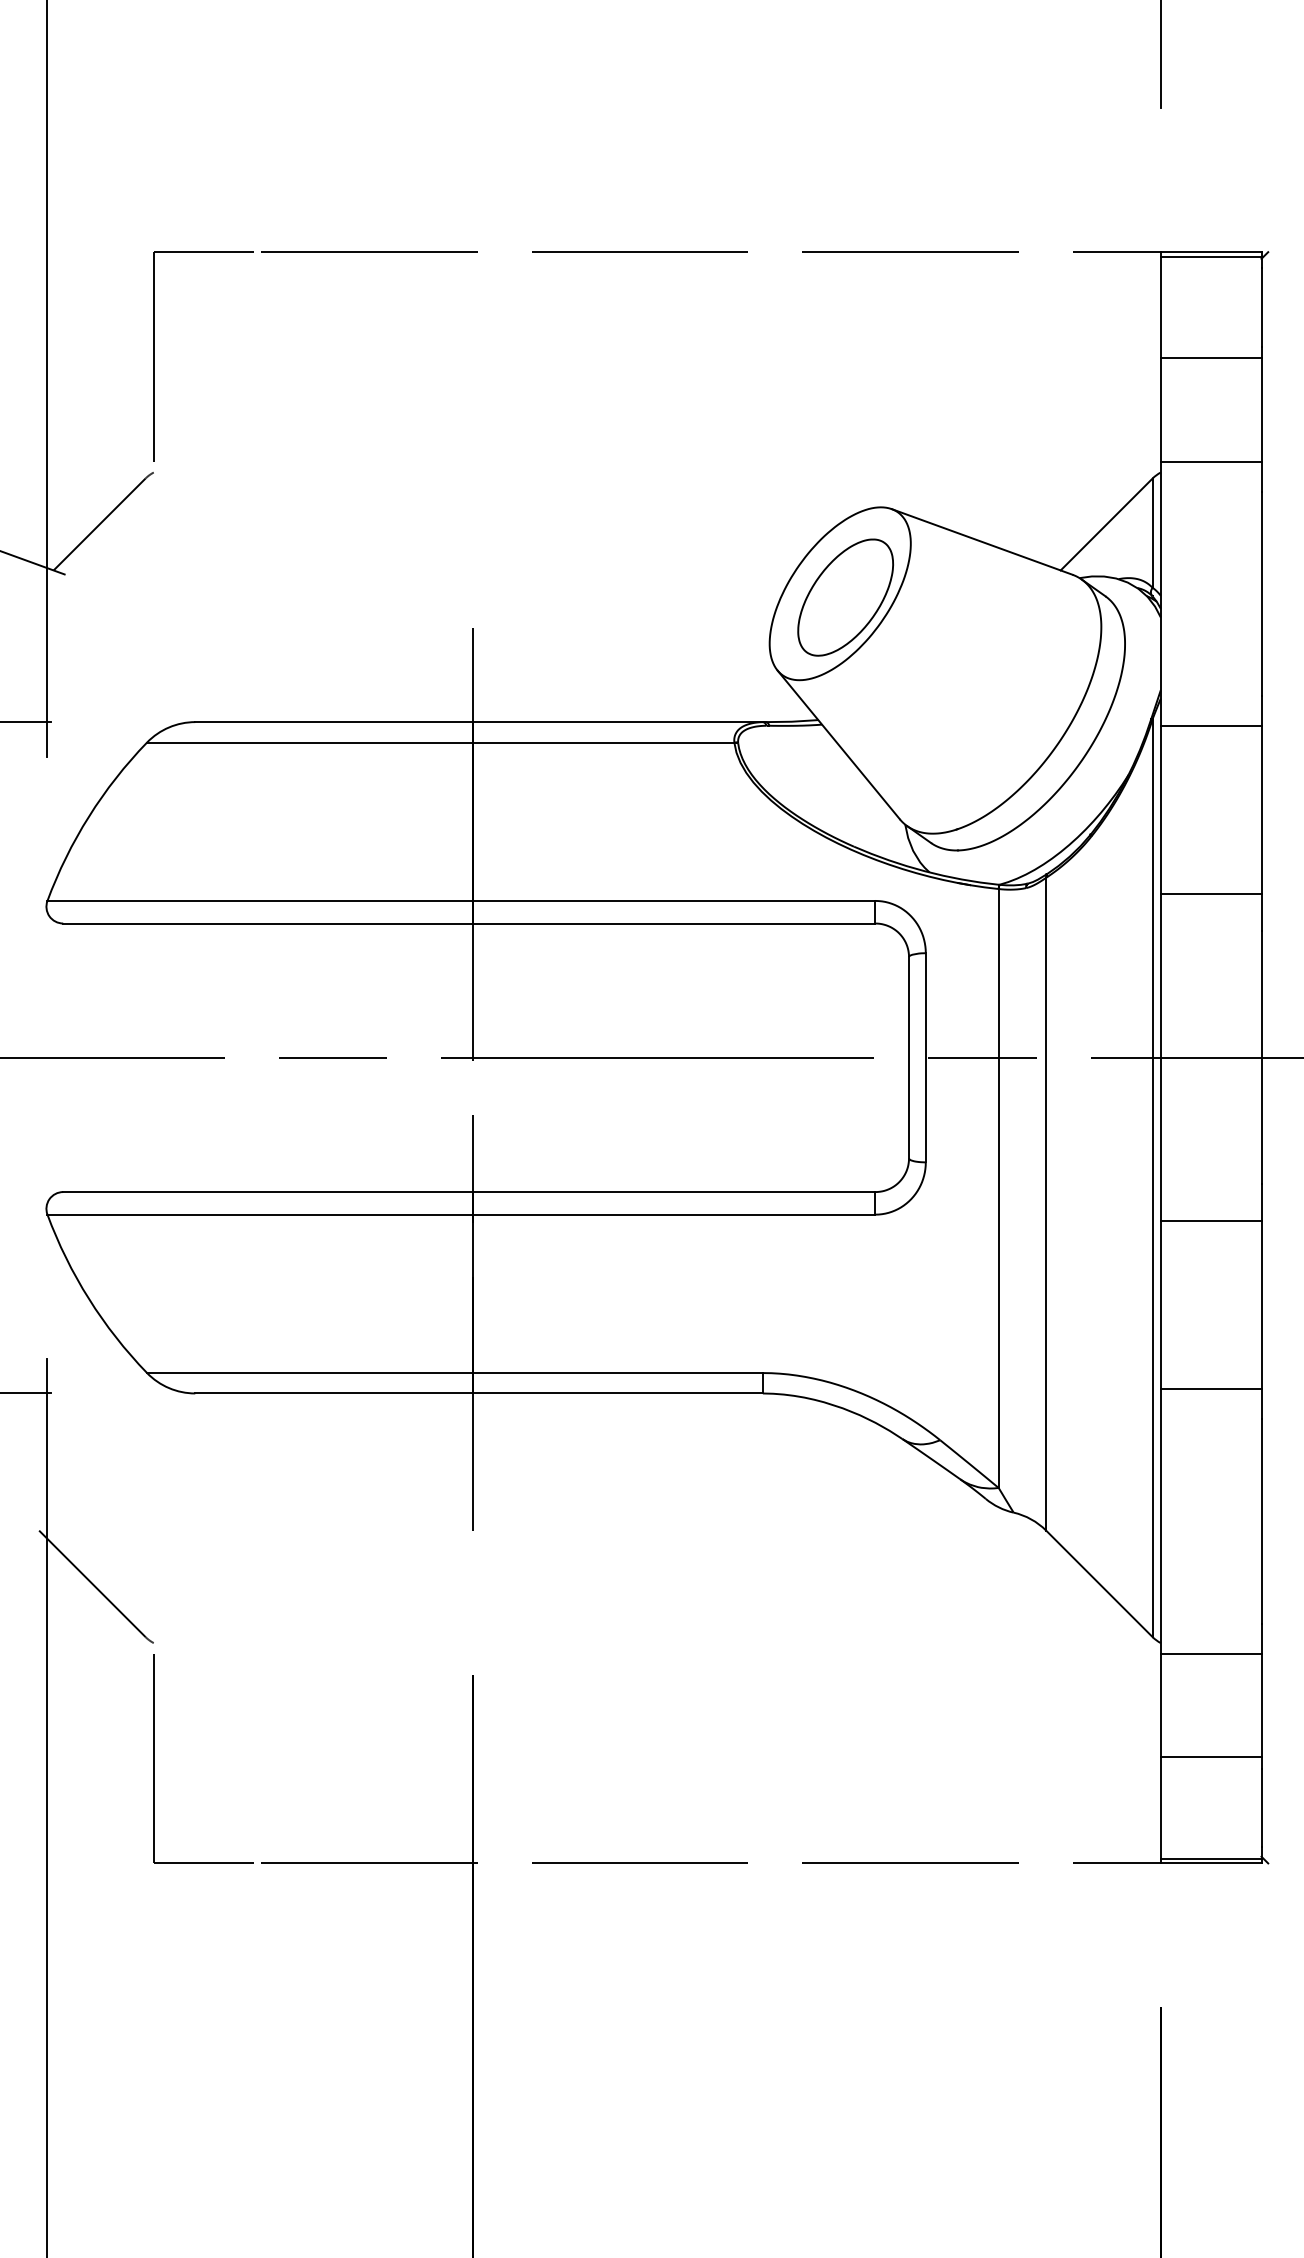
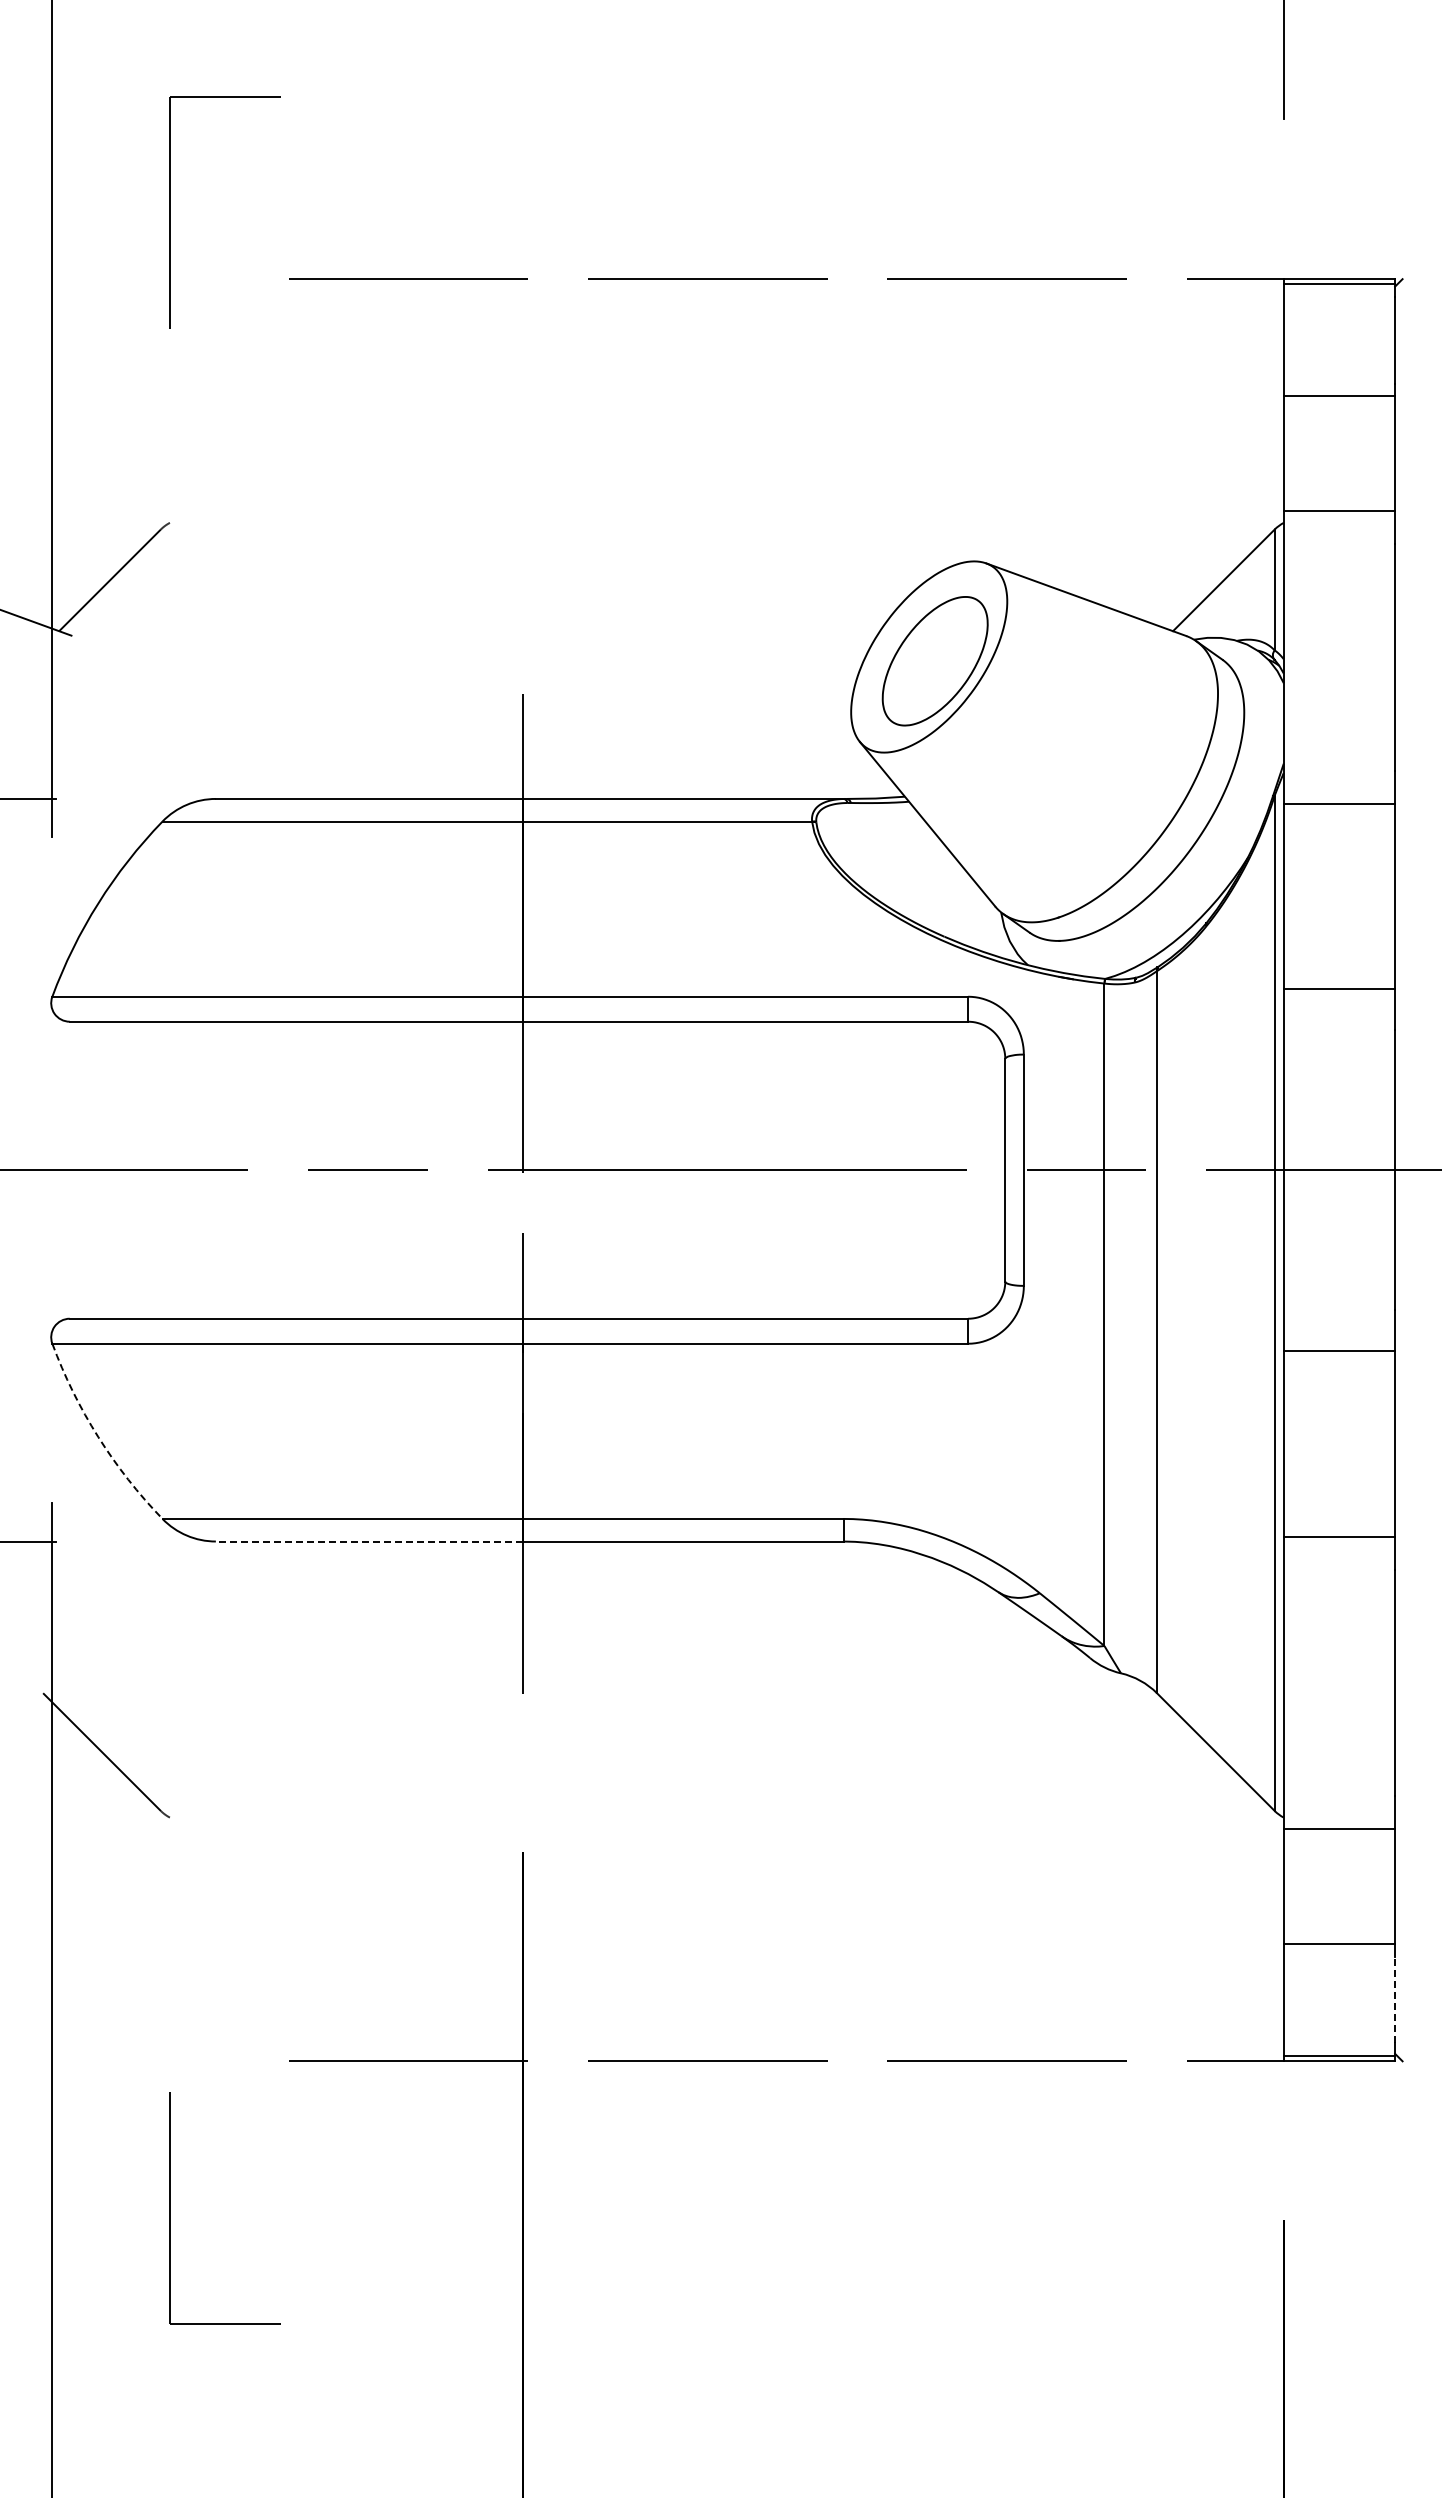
part: (154, 356) -> (170, 212), moved
arc: (89, 1299) -> (98, 1437), solid -> dashed
line: (333, 1393) -> (368, 1541), solid -> dashed
part: (154, 1758) -> (170, 2208), moved
line: (1261, 1807) -> (1395, 1999), solid -> dashed

